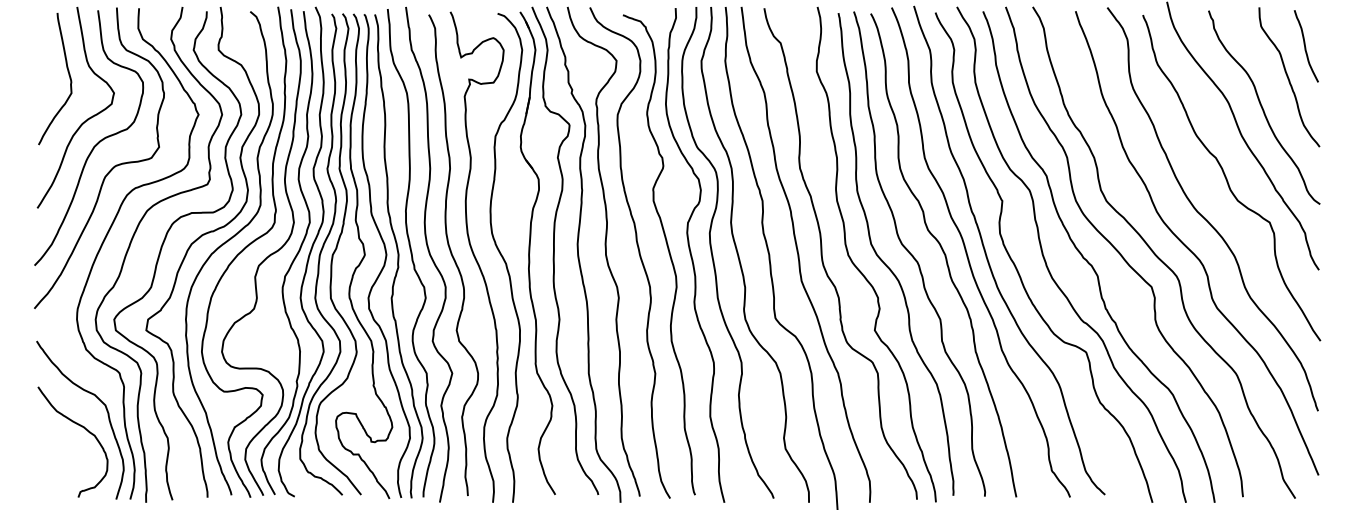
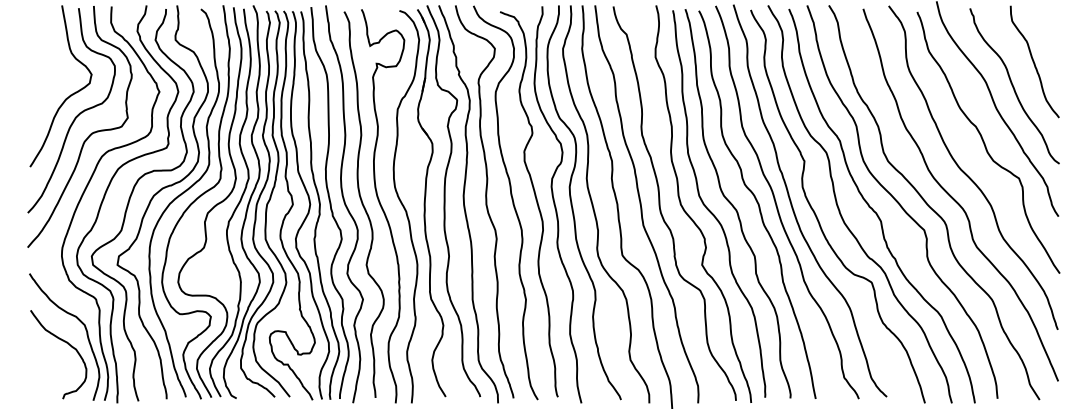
curve: (1305, 46) -> (1047, 37), removed
curve: (68, 75) -> (55, 60), removed

